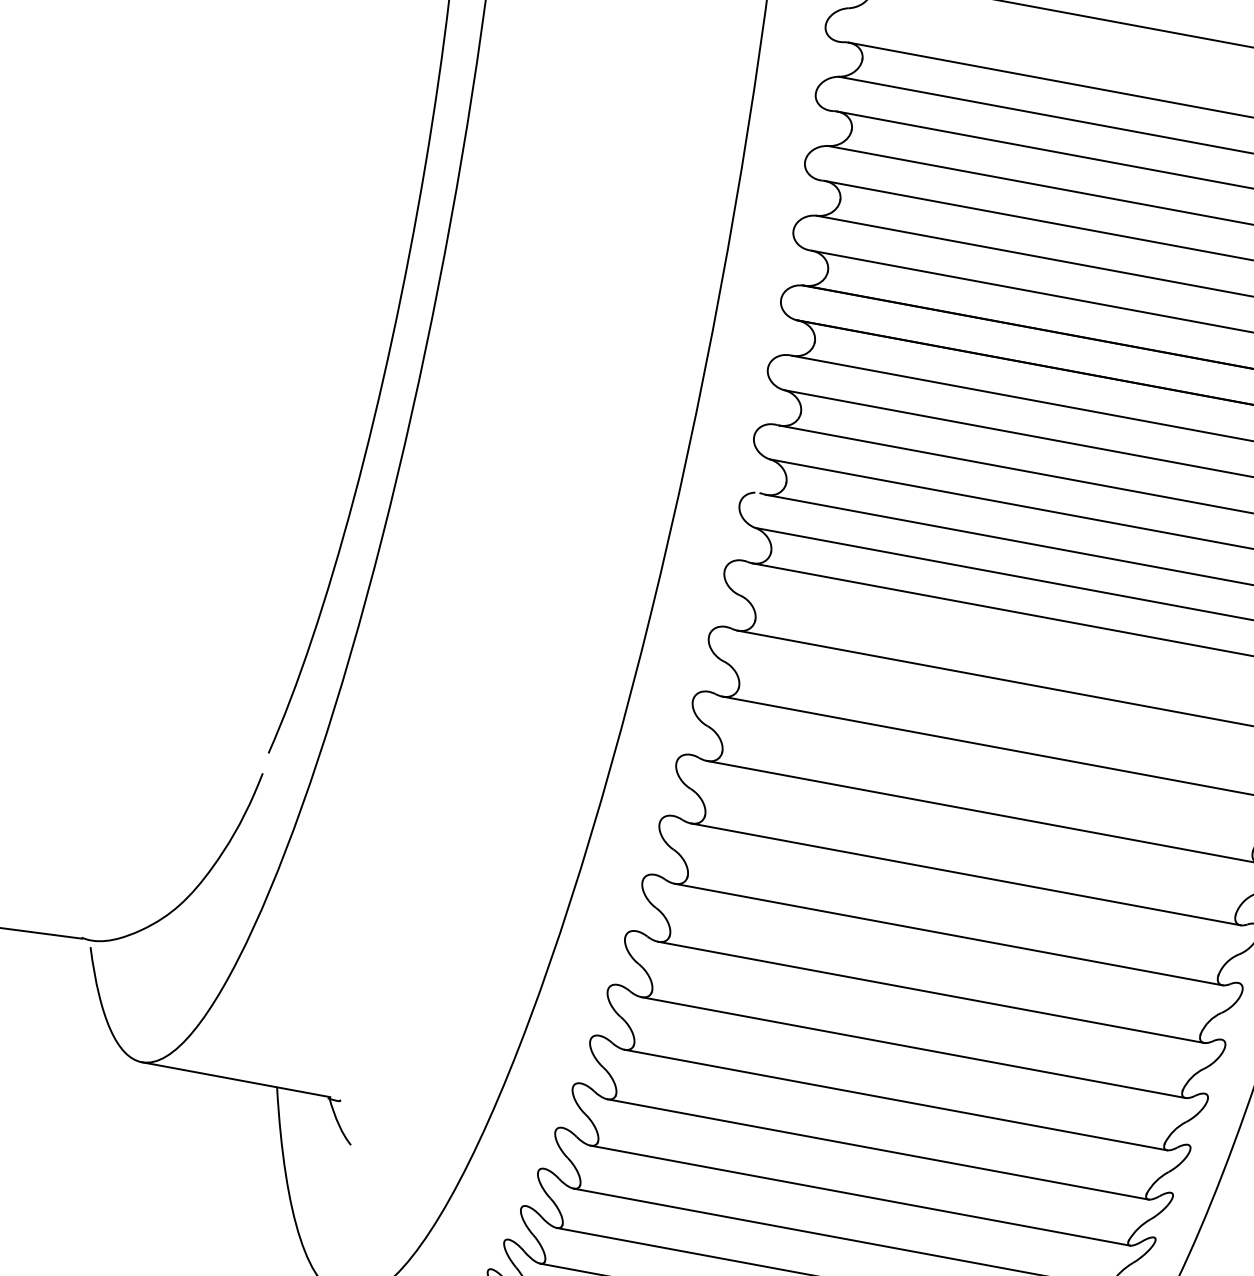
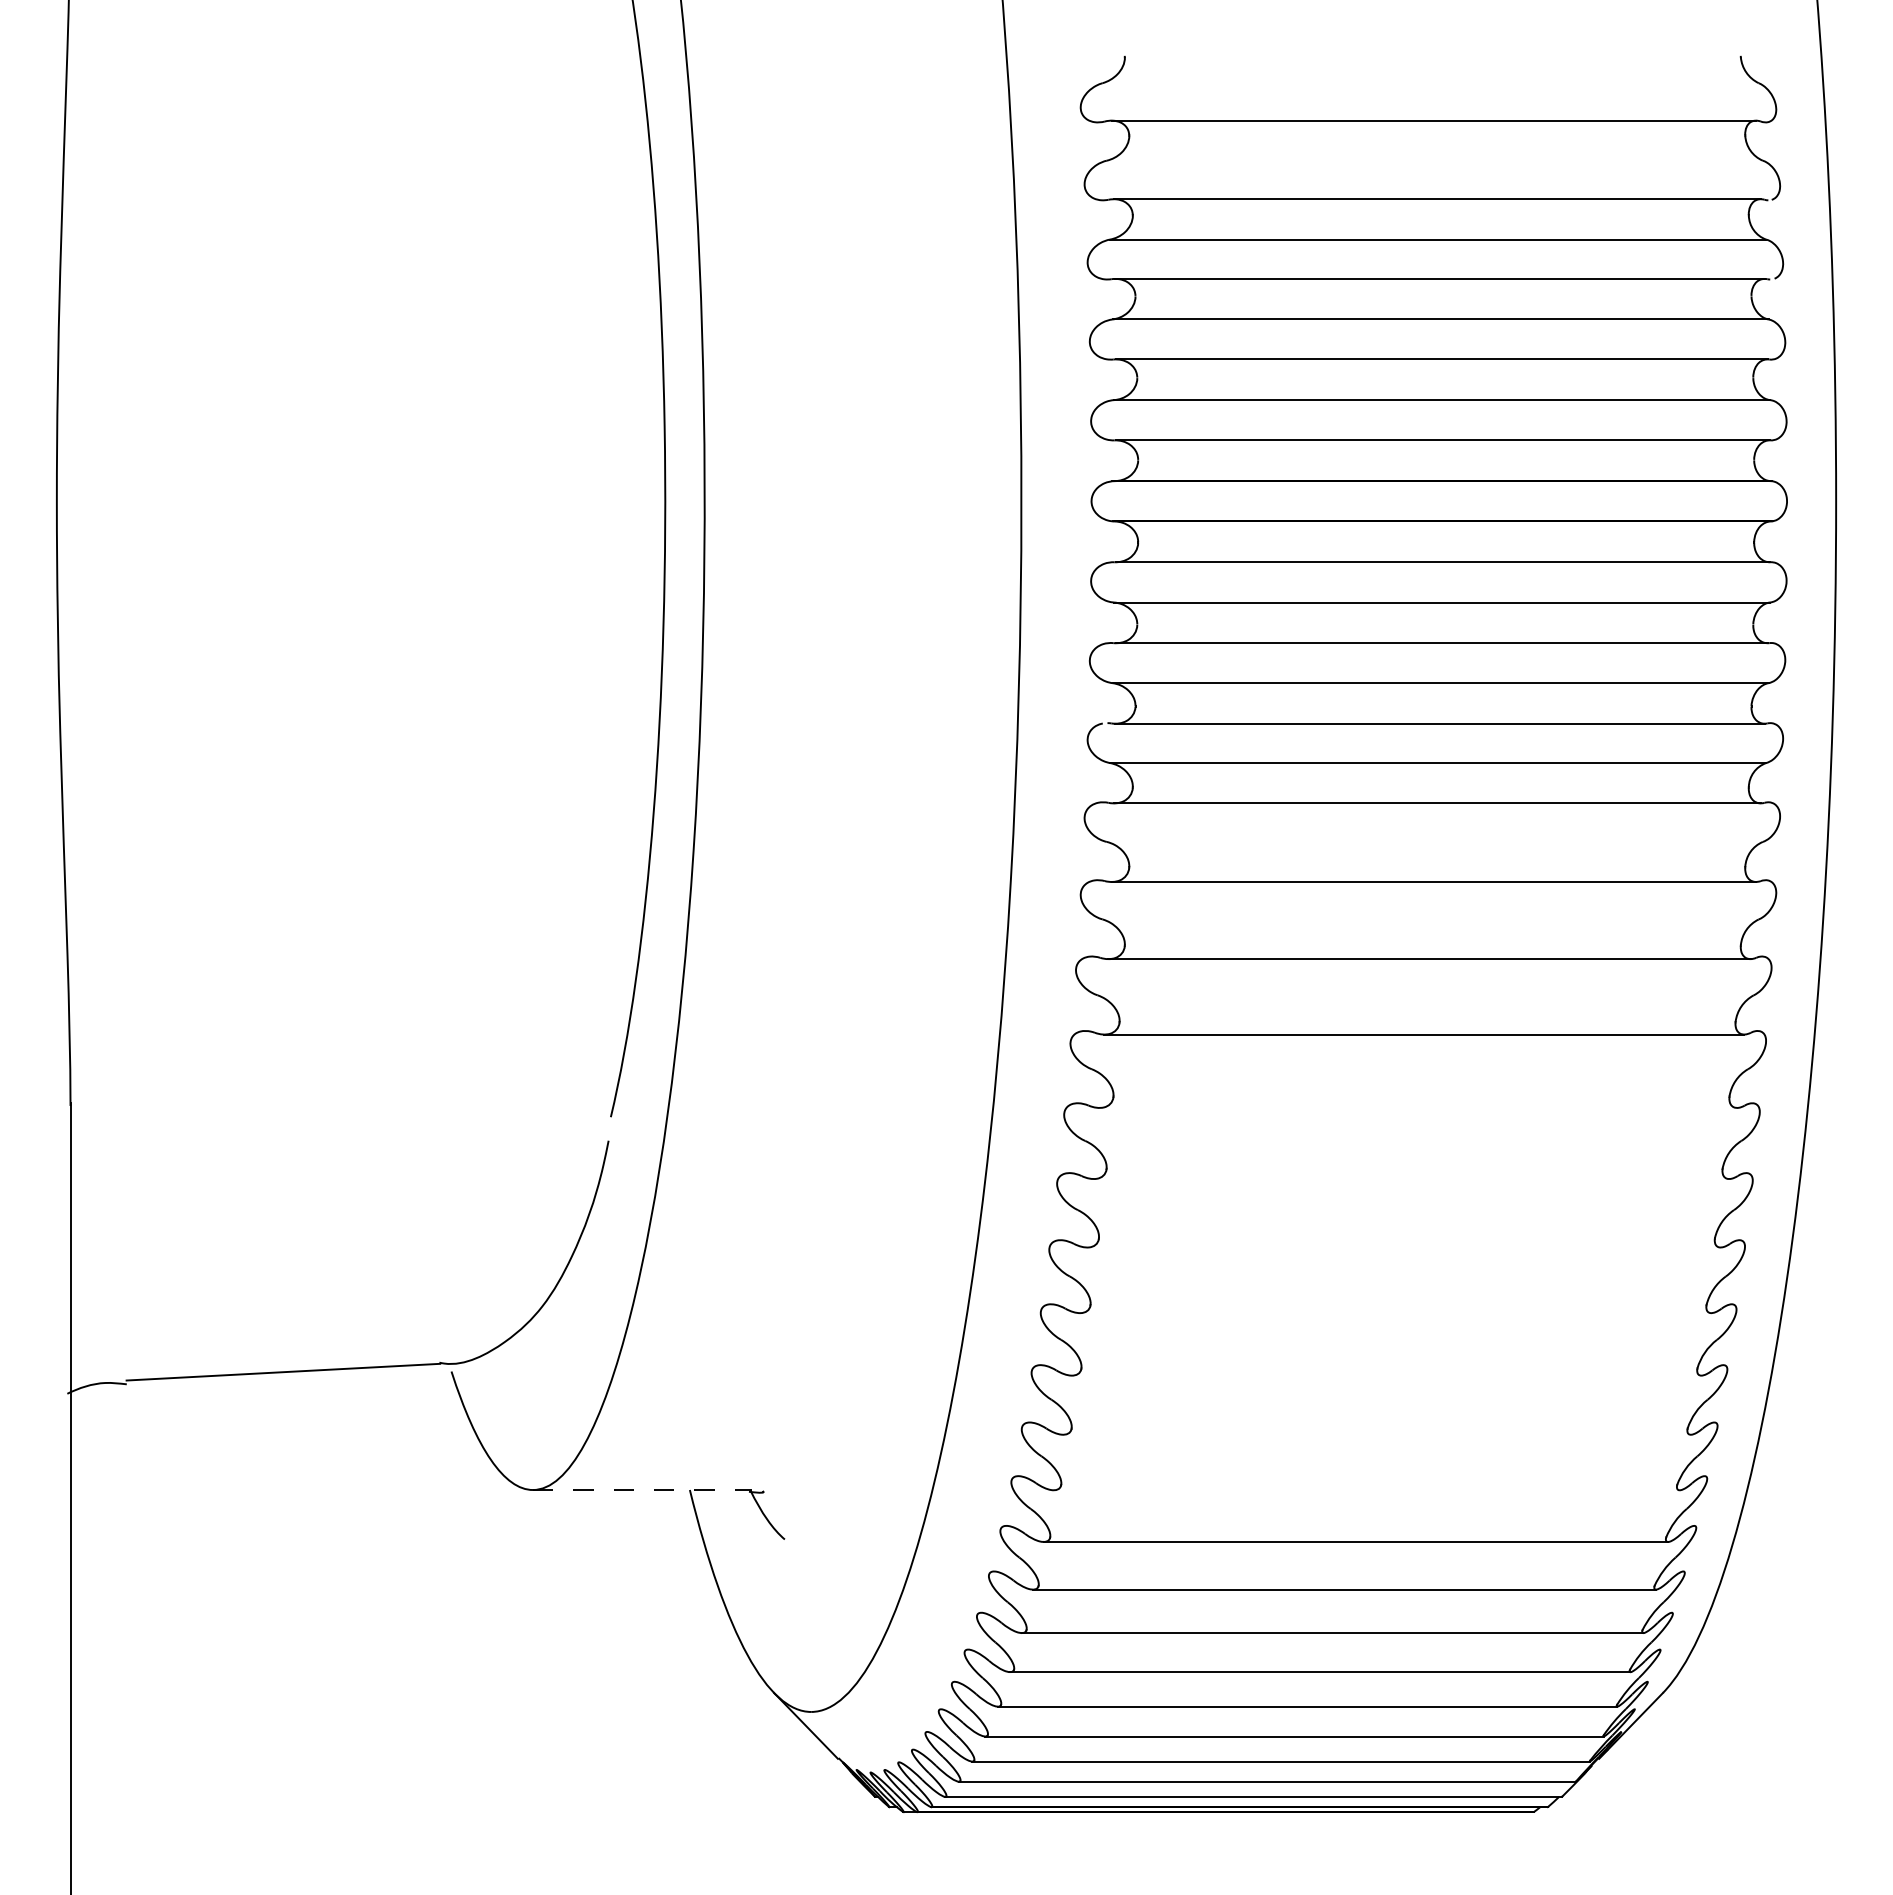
line: (966, 874) -> (1418, 1107), removed
line: (948, 934) -> (1411, 1179), removed
line: (930, 992) -> (1403, 1247), removed
line: (913, 1047) -> (1395, 1313), removed
line: (236, 1080) -> (642, 1490), solid -> dashed
line: (895, 1099) -> (1386, 1375), removed
line: (877, 1149) -> (1376, 1434), removed
line: (860, 1195) -> (1366, 1490), removed

